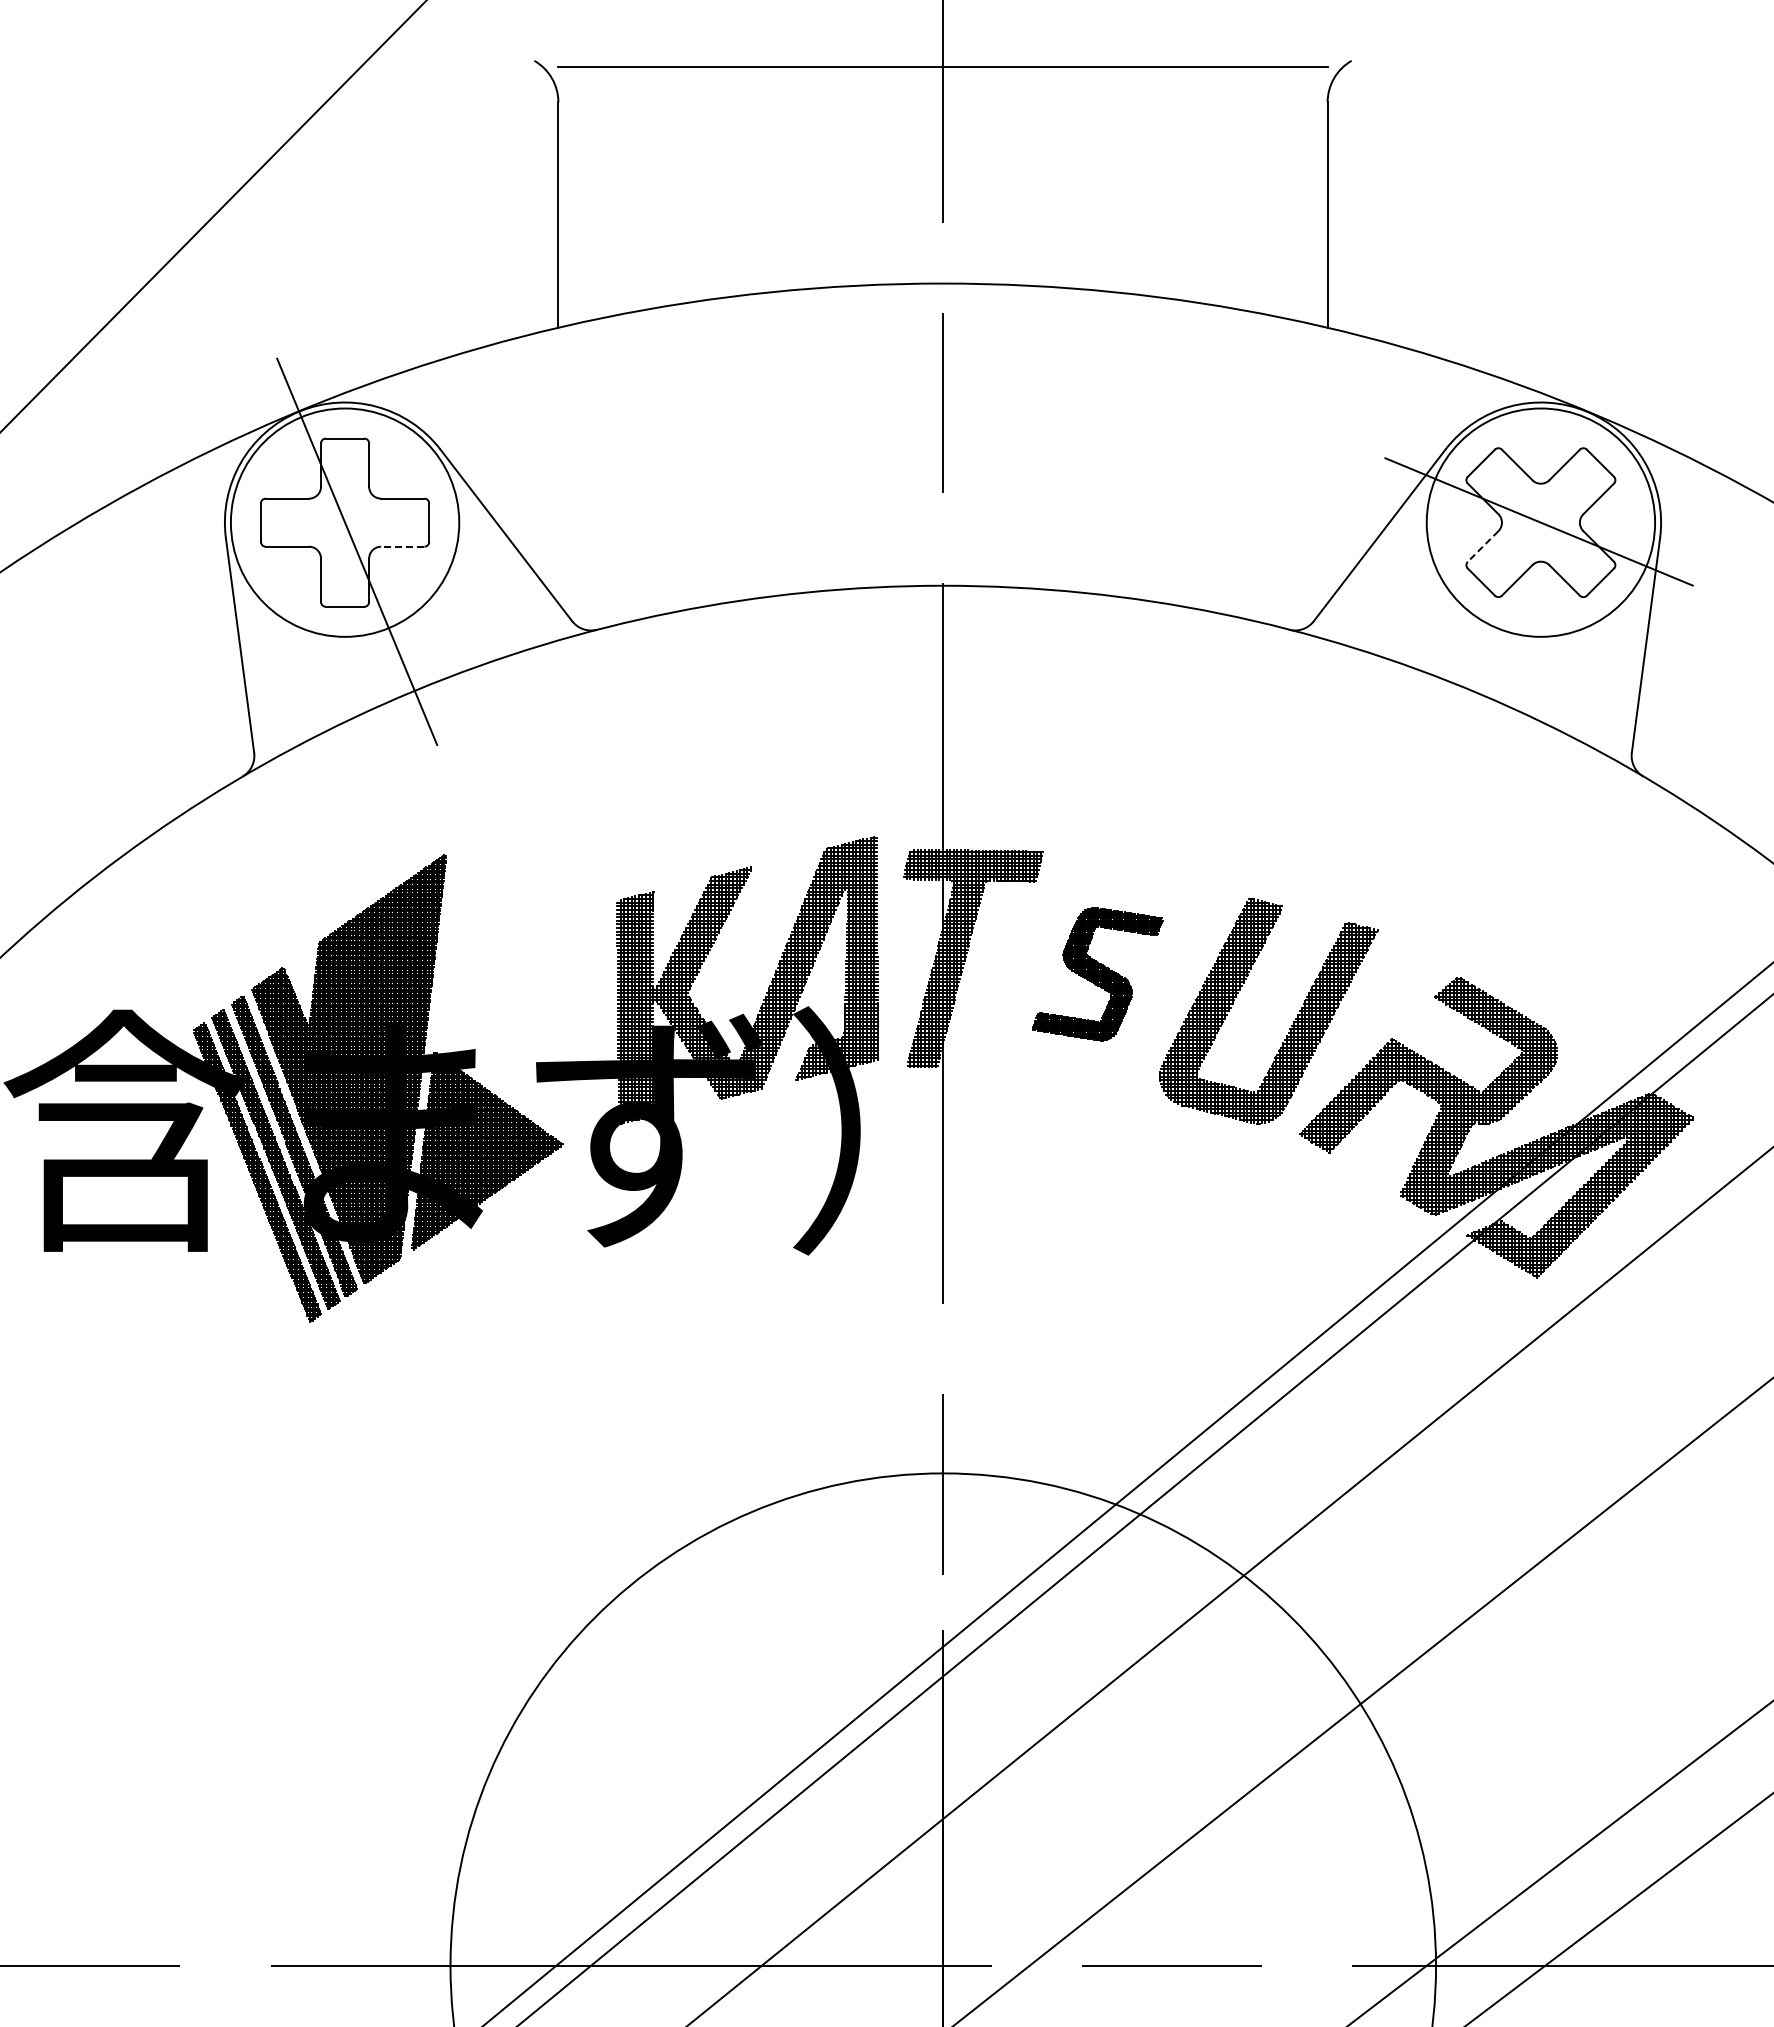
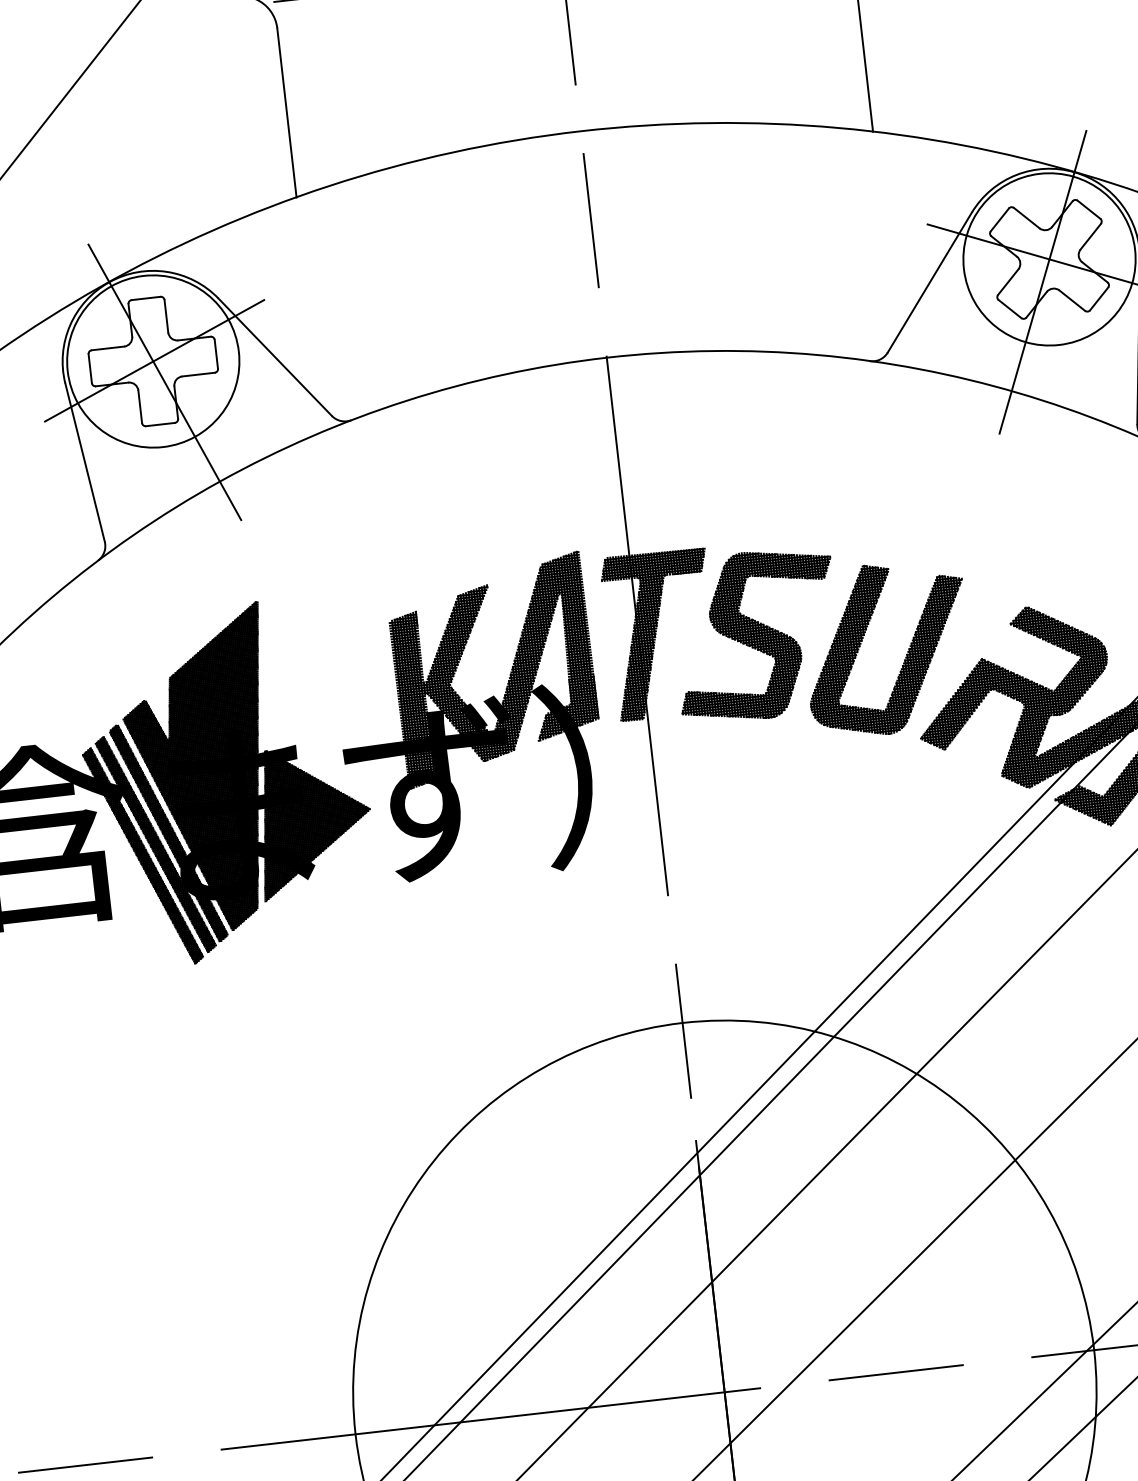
line: (346, 521) -> (154, 360), added
line: (402, 546) -> (198, 374), dashed -> solid
line: (1483, 546) -> (1008, 282), dashed -> solid
line: (1528, 551) -> (1042, 282), added
part: (1097, 974) -> (755, 635), size x1.67

